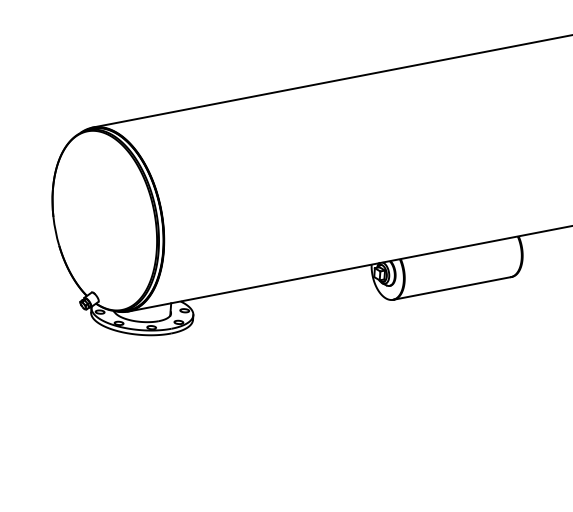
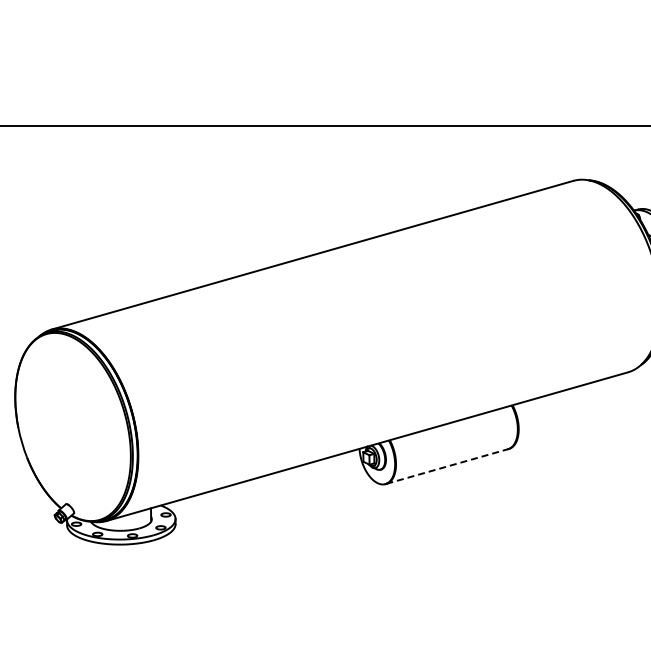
line: (452, 288) -> (447, 466), solid -> dashed

